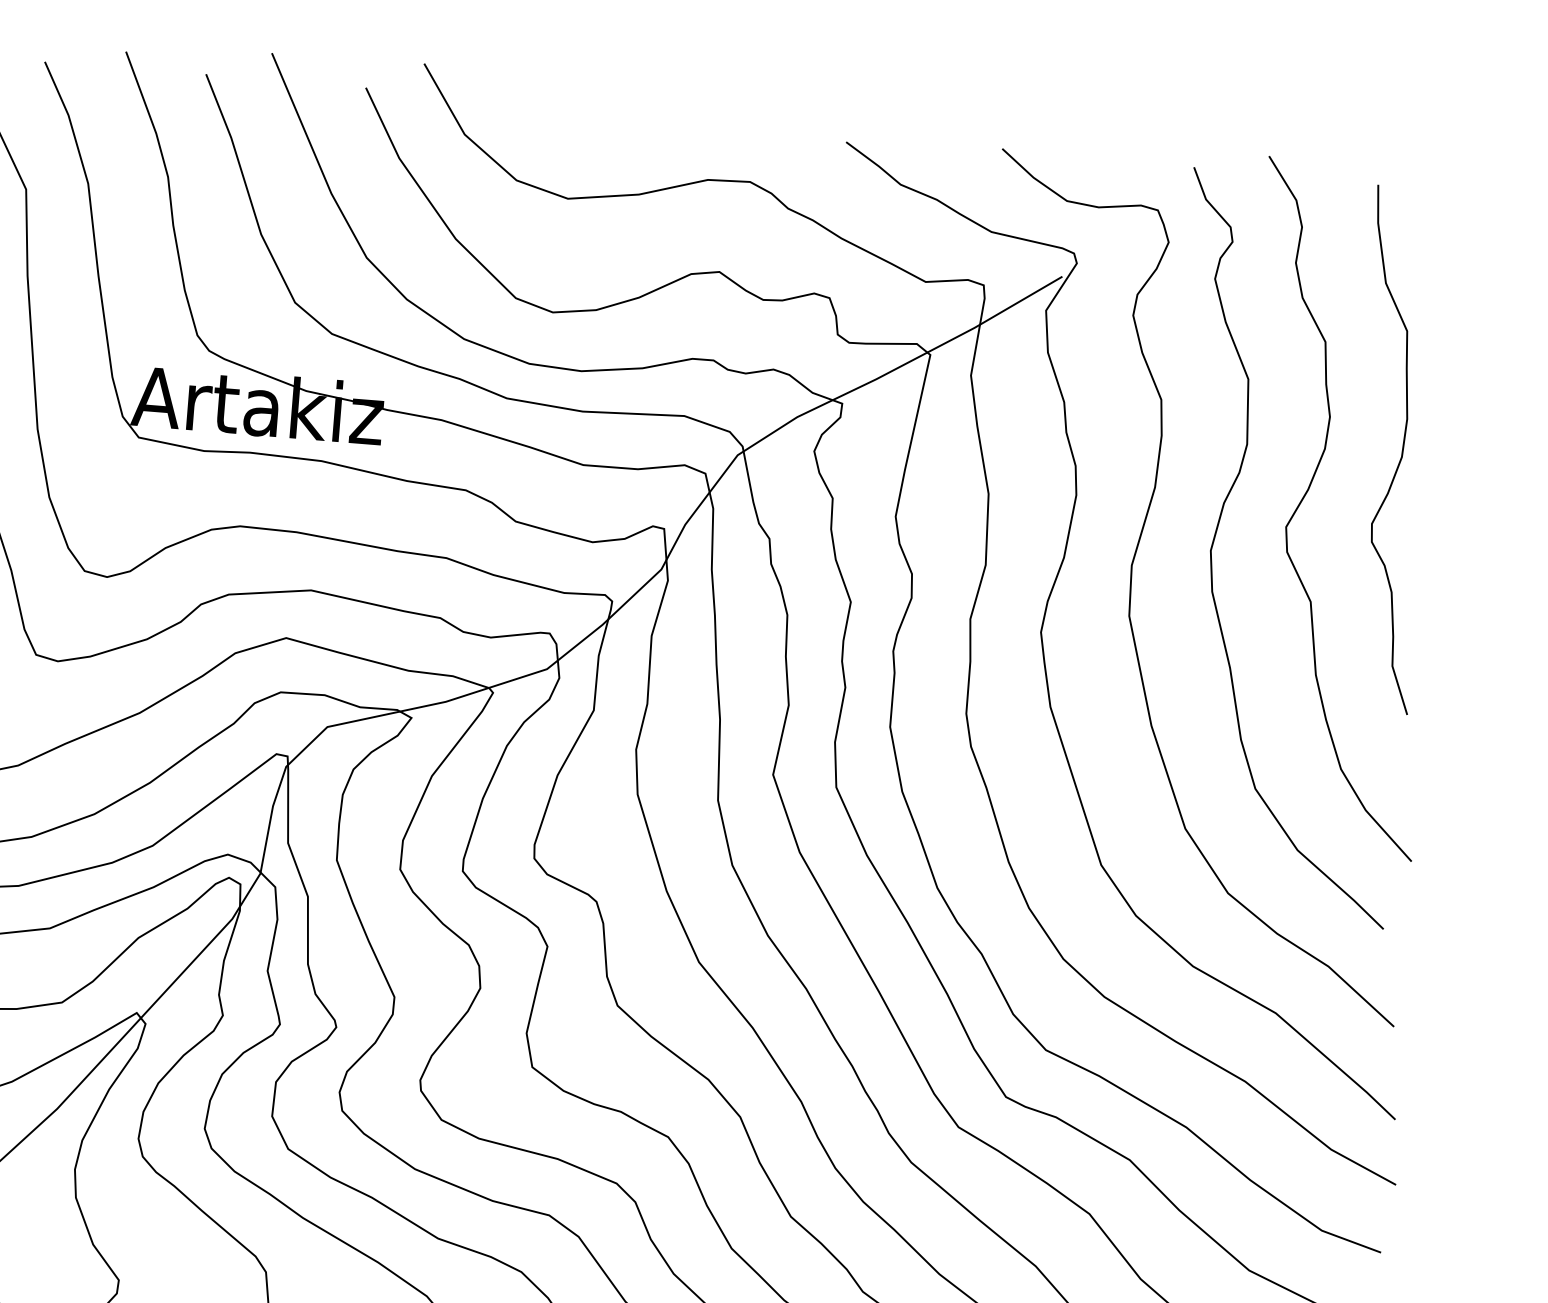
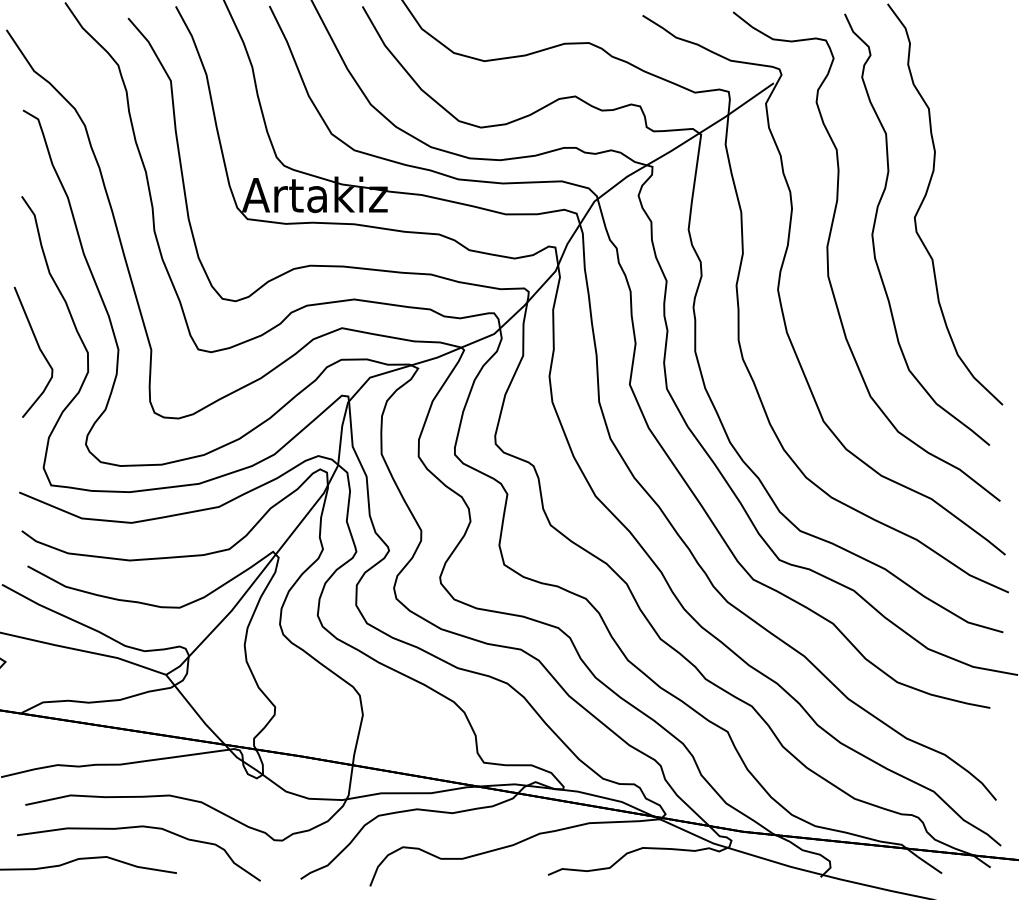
part: (1392, 449) -> (972, 167), removed

